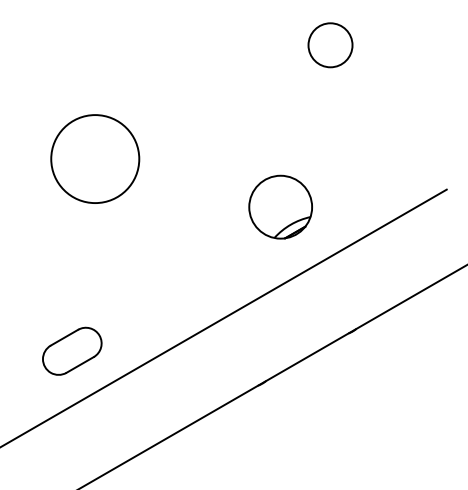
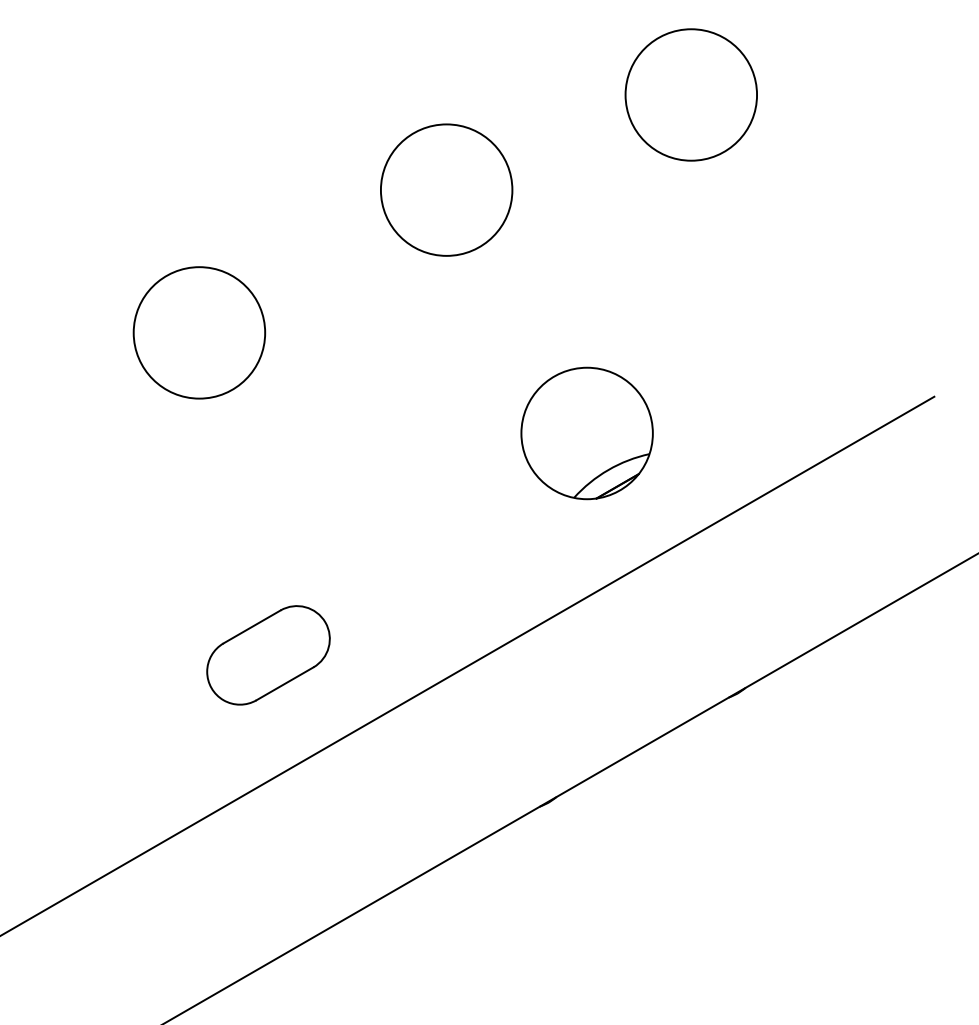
circle: (330, 44) -> (691, 93), size x1.43
circle: (213, 90) -> (446, 189), added
circle: (94, 158) -> (197, 331), size x0.71
part: (72, 350) -> (268, 653), moved

